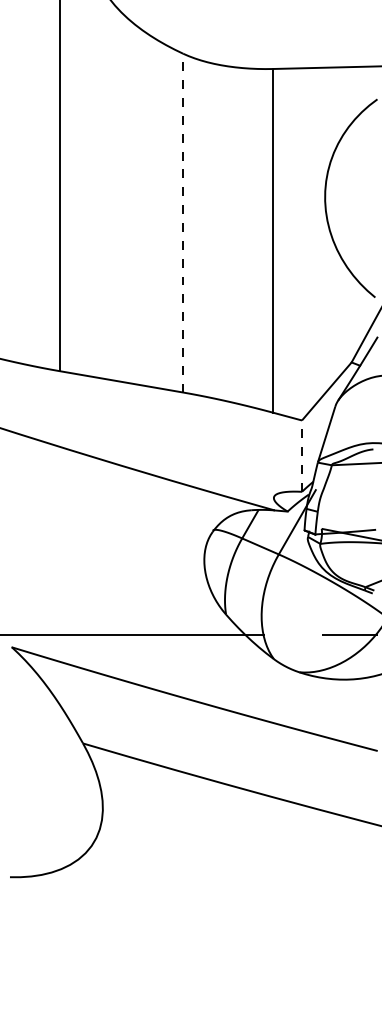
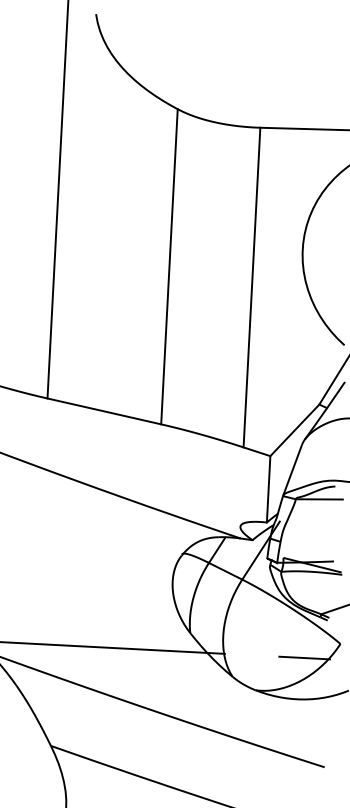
line: (183, 222) -> (169, 266), dashed -> solid
line: (302, 456) -> (269, 489), dashed -> solid

